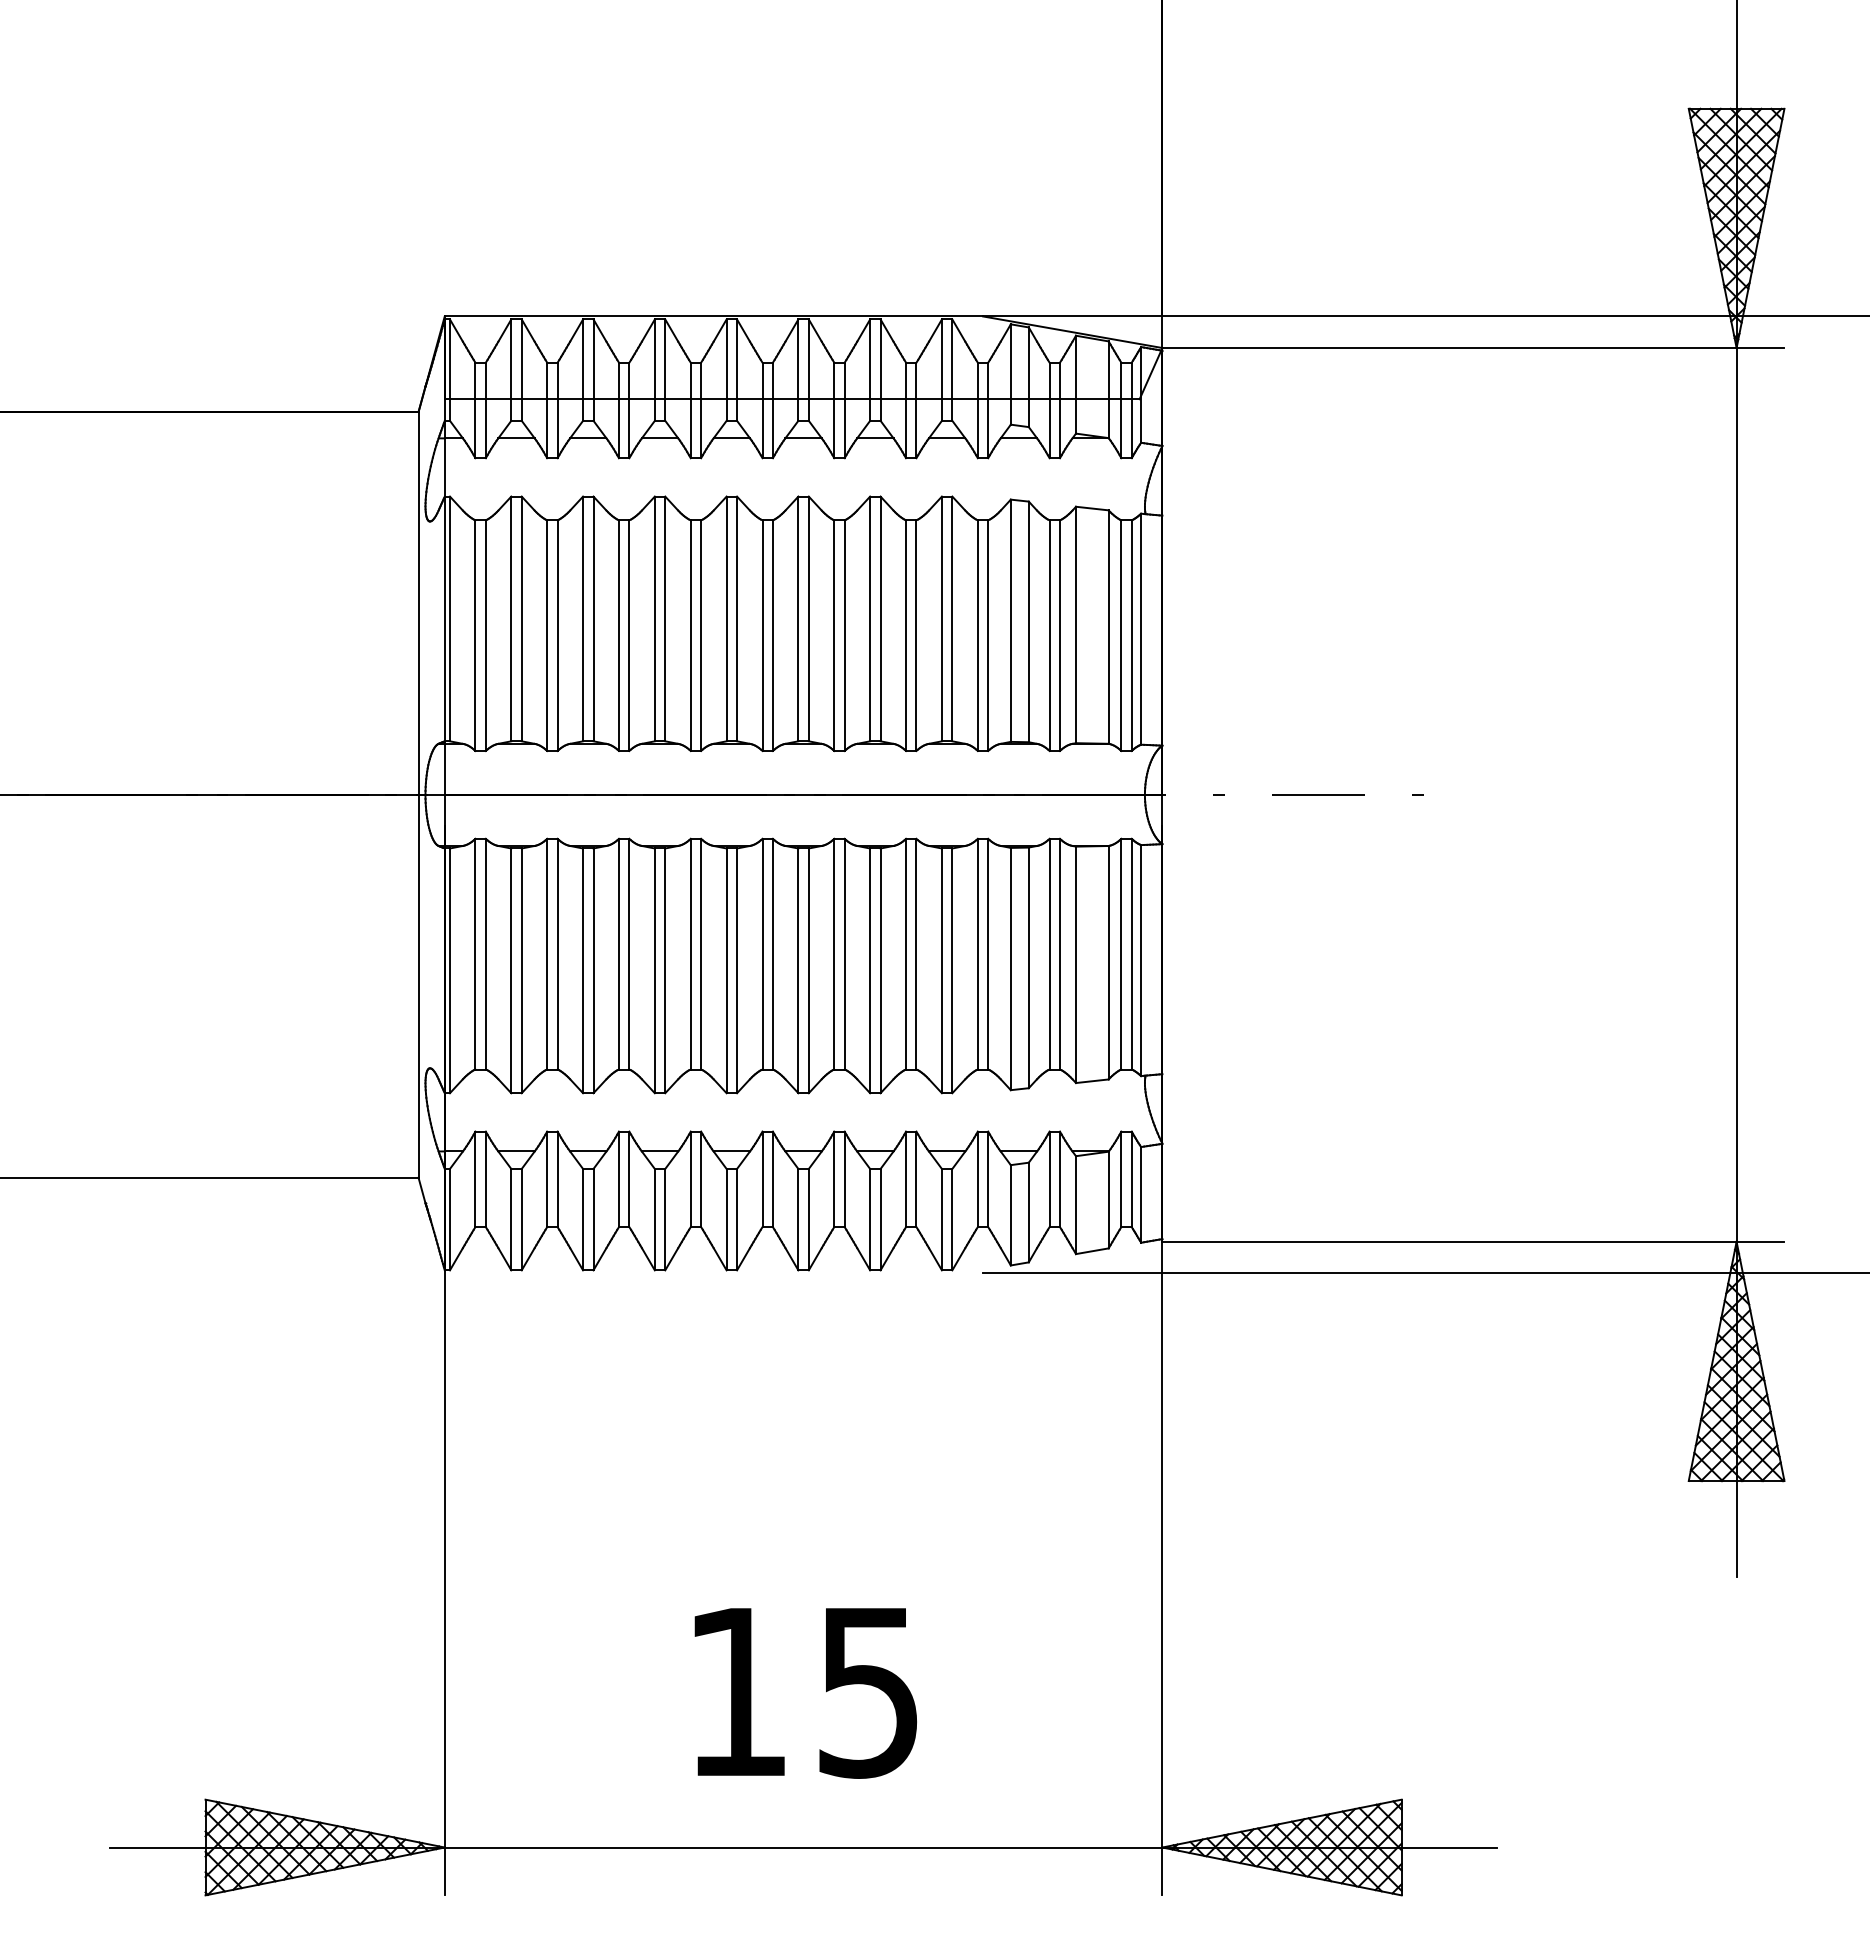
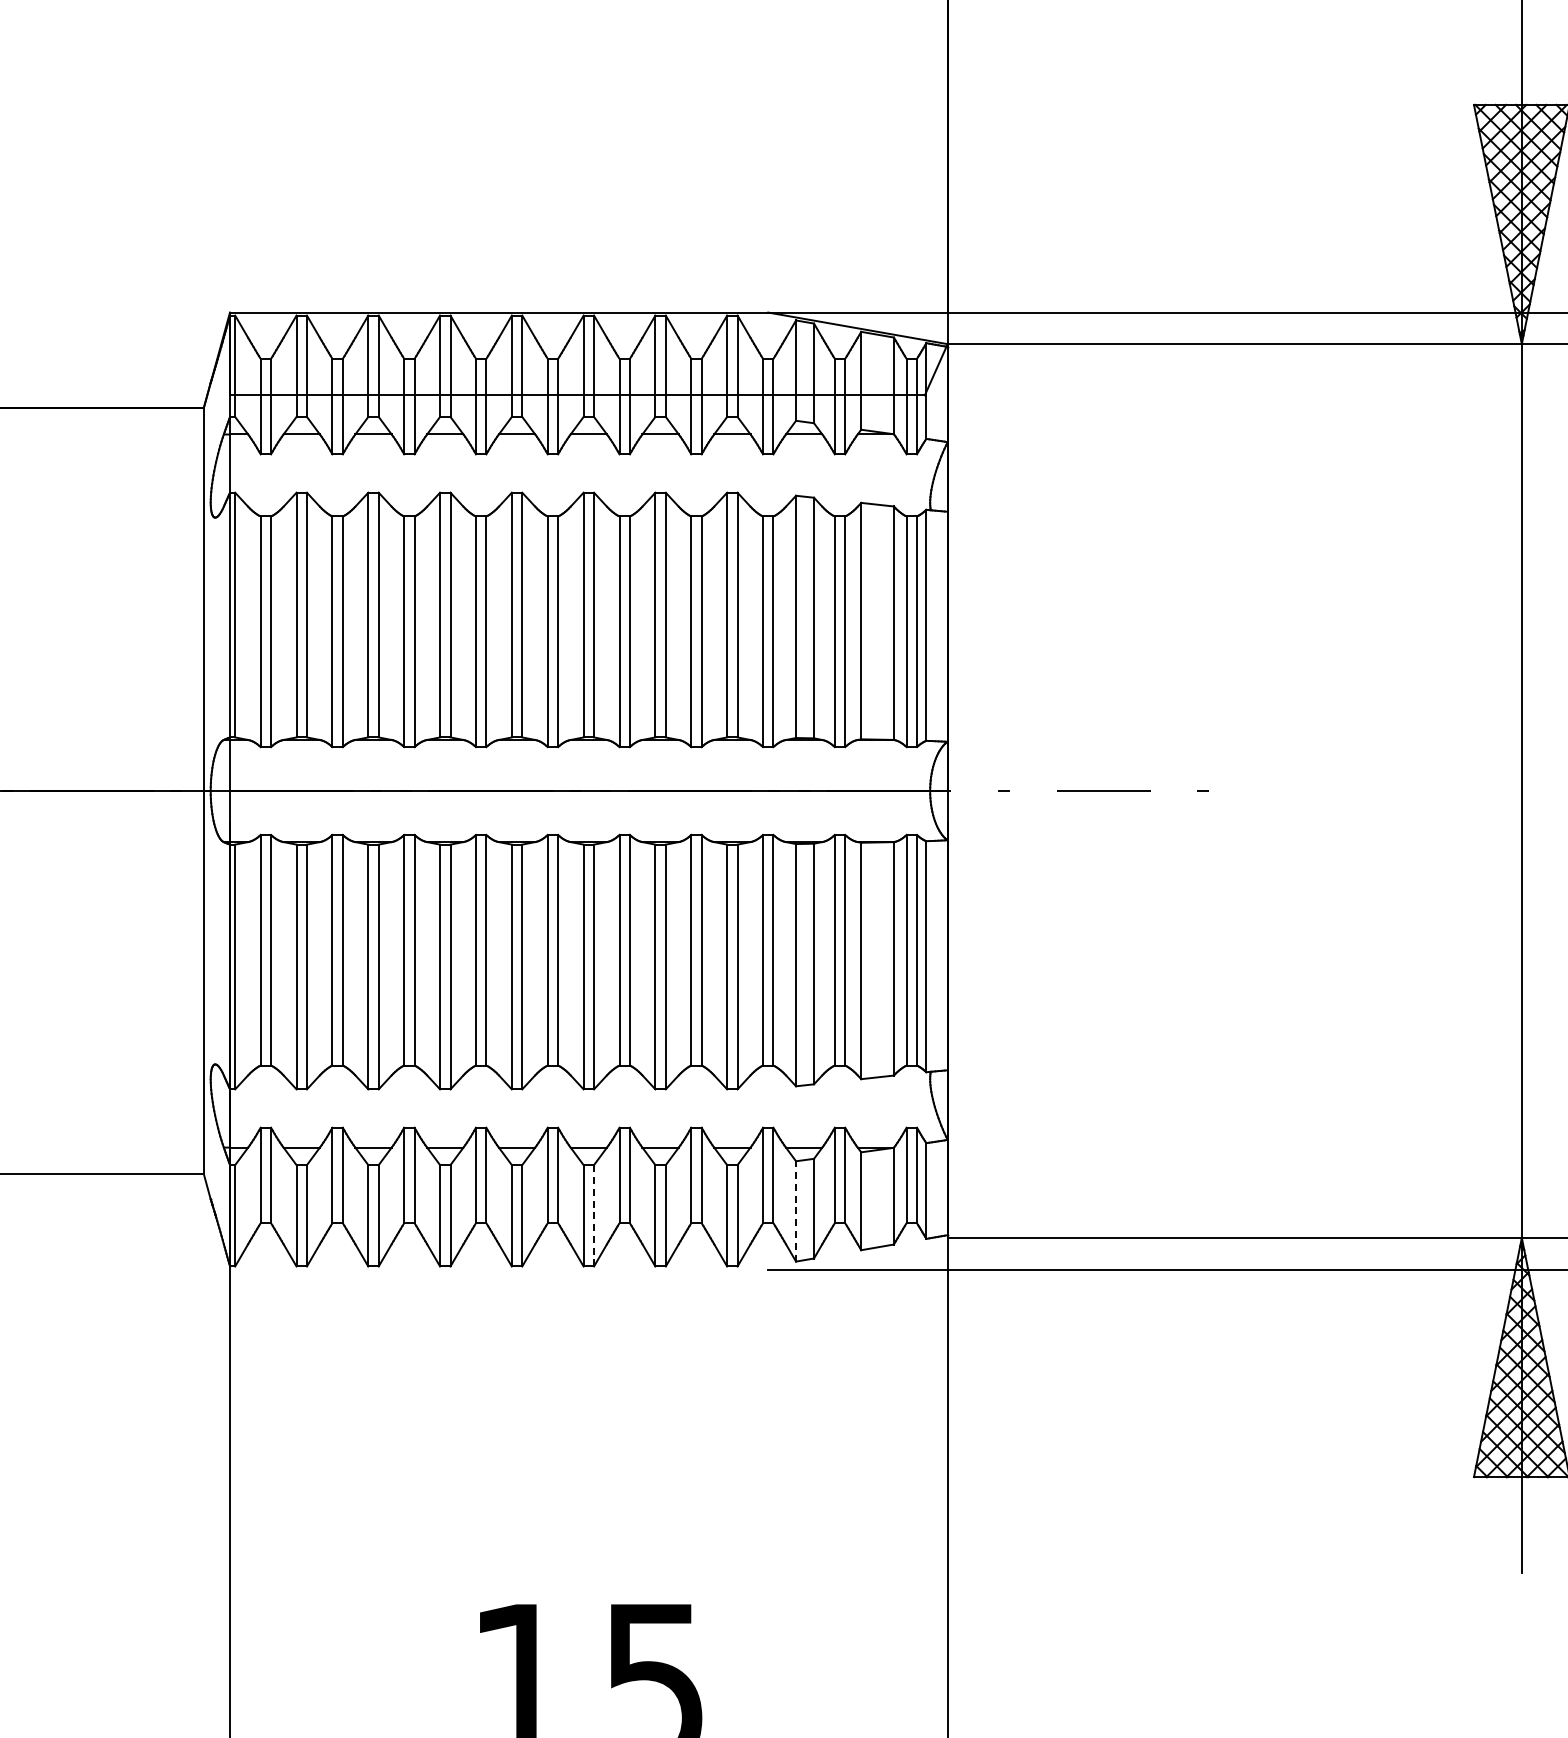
line: (1010, 1214) -> (795, 1210), solid -> dashed
line: (808, 1219) -> (593, 1215), solid -> dashed

